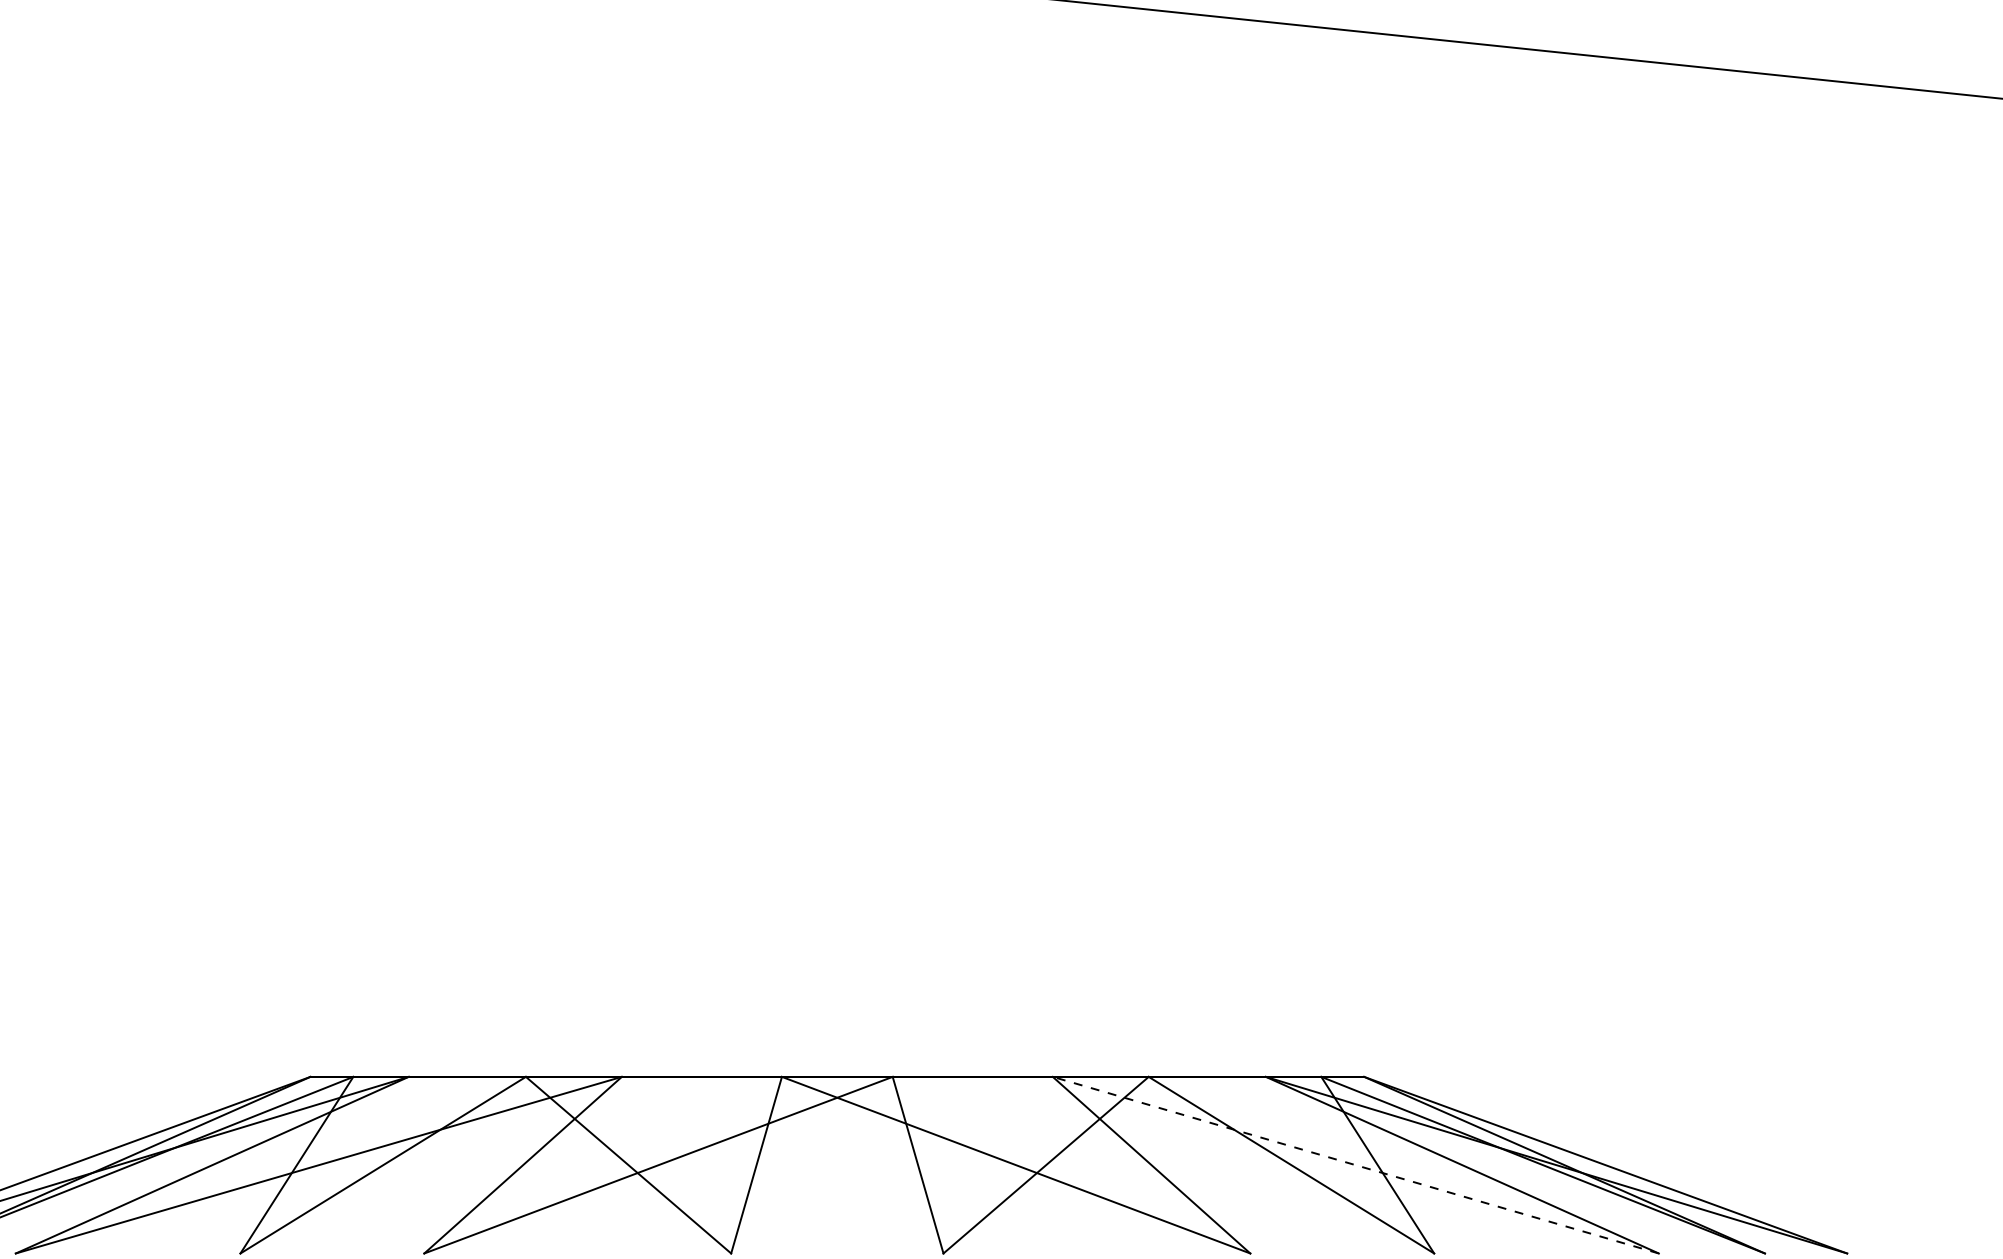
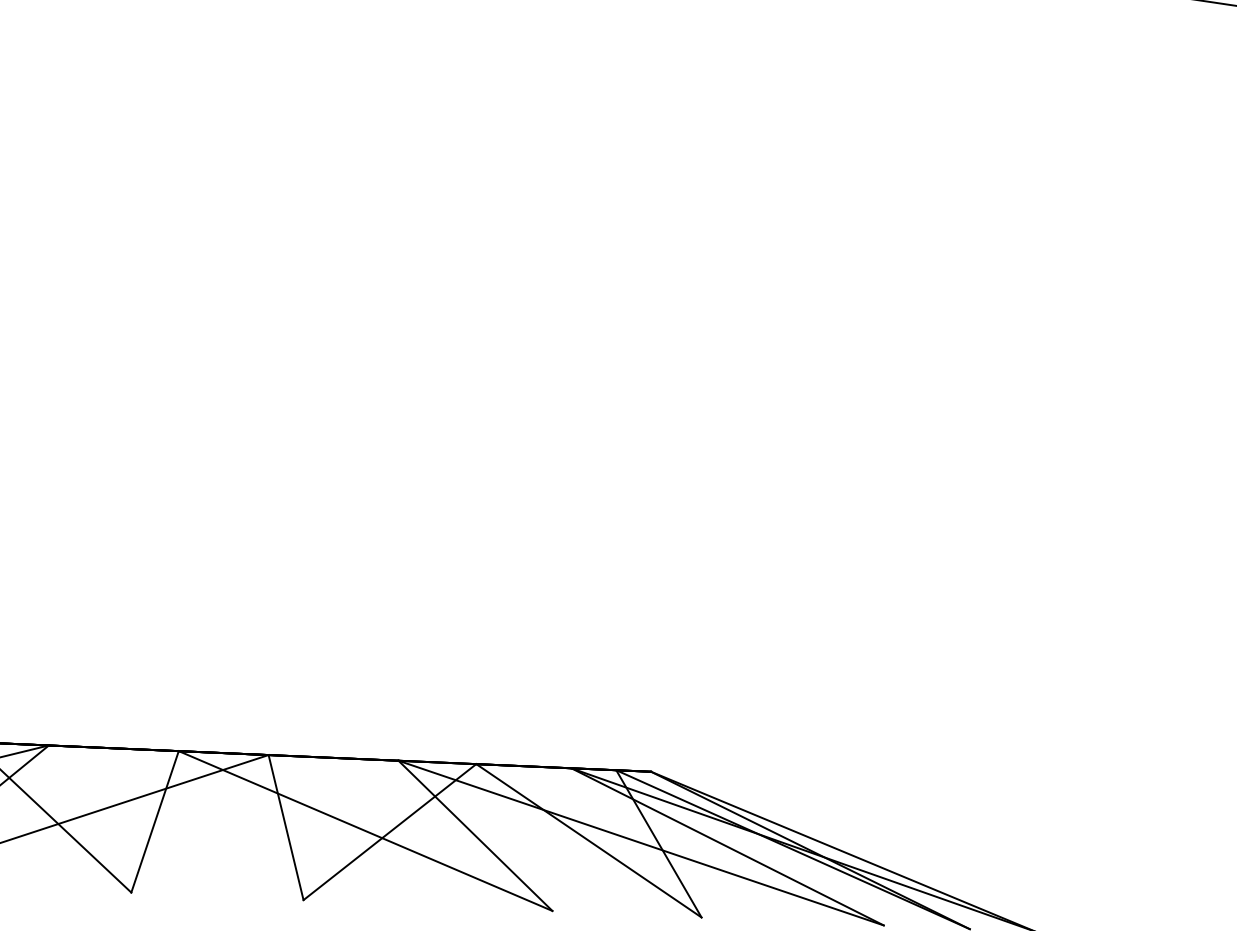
line: (1355, 1165) -> (640, 843), dashed -> solid

